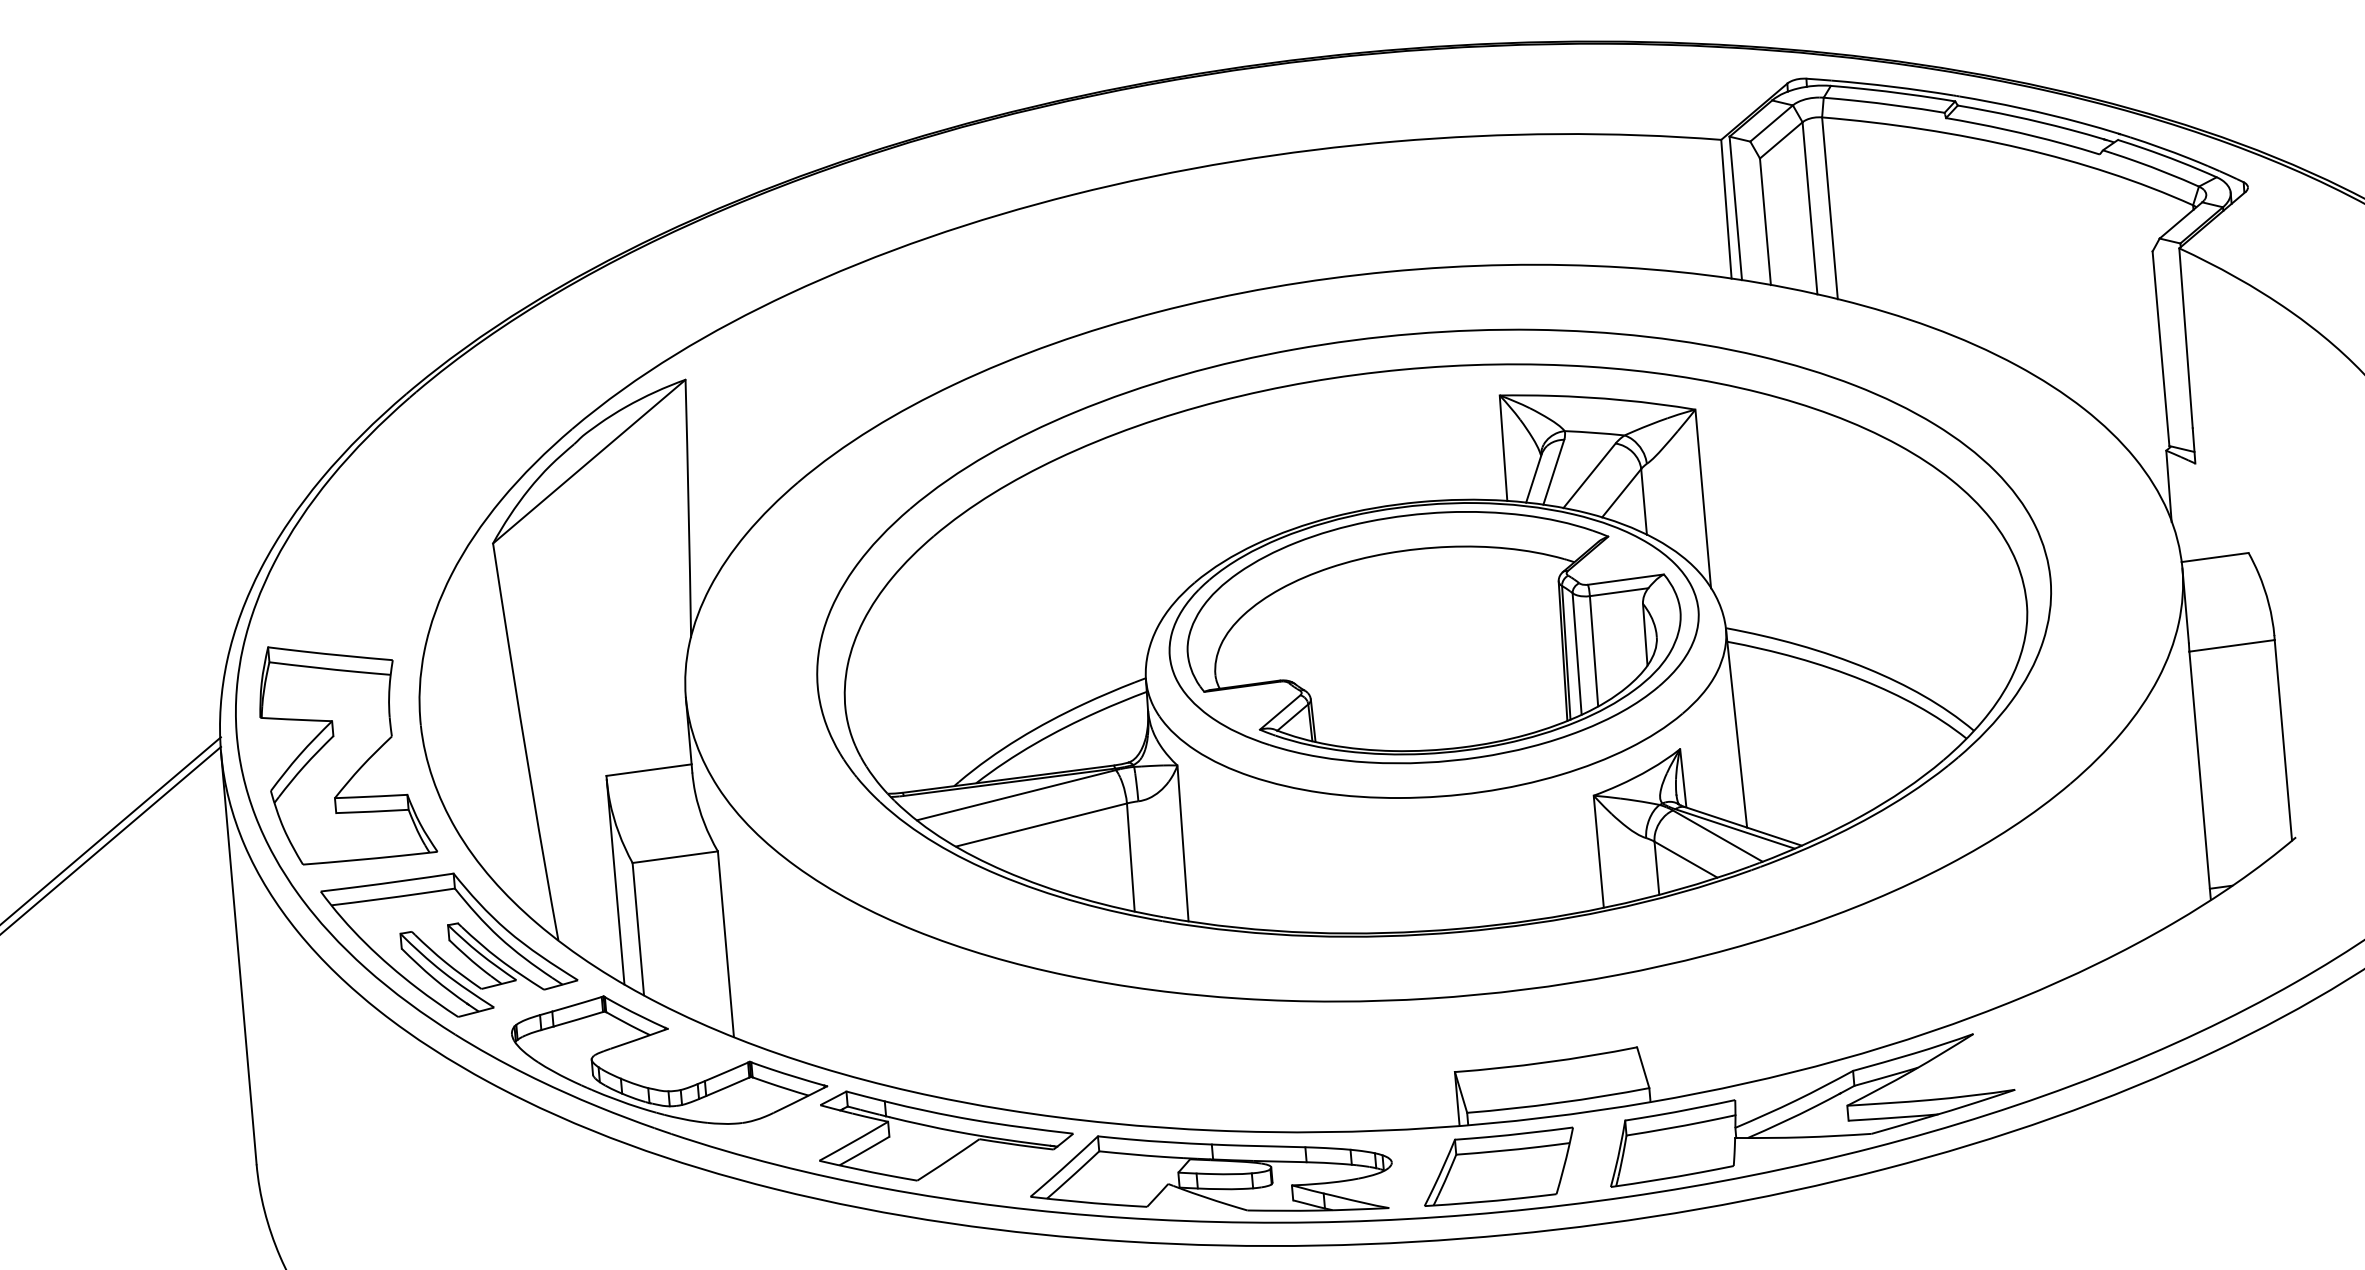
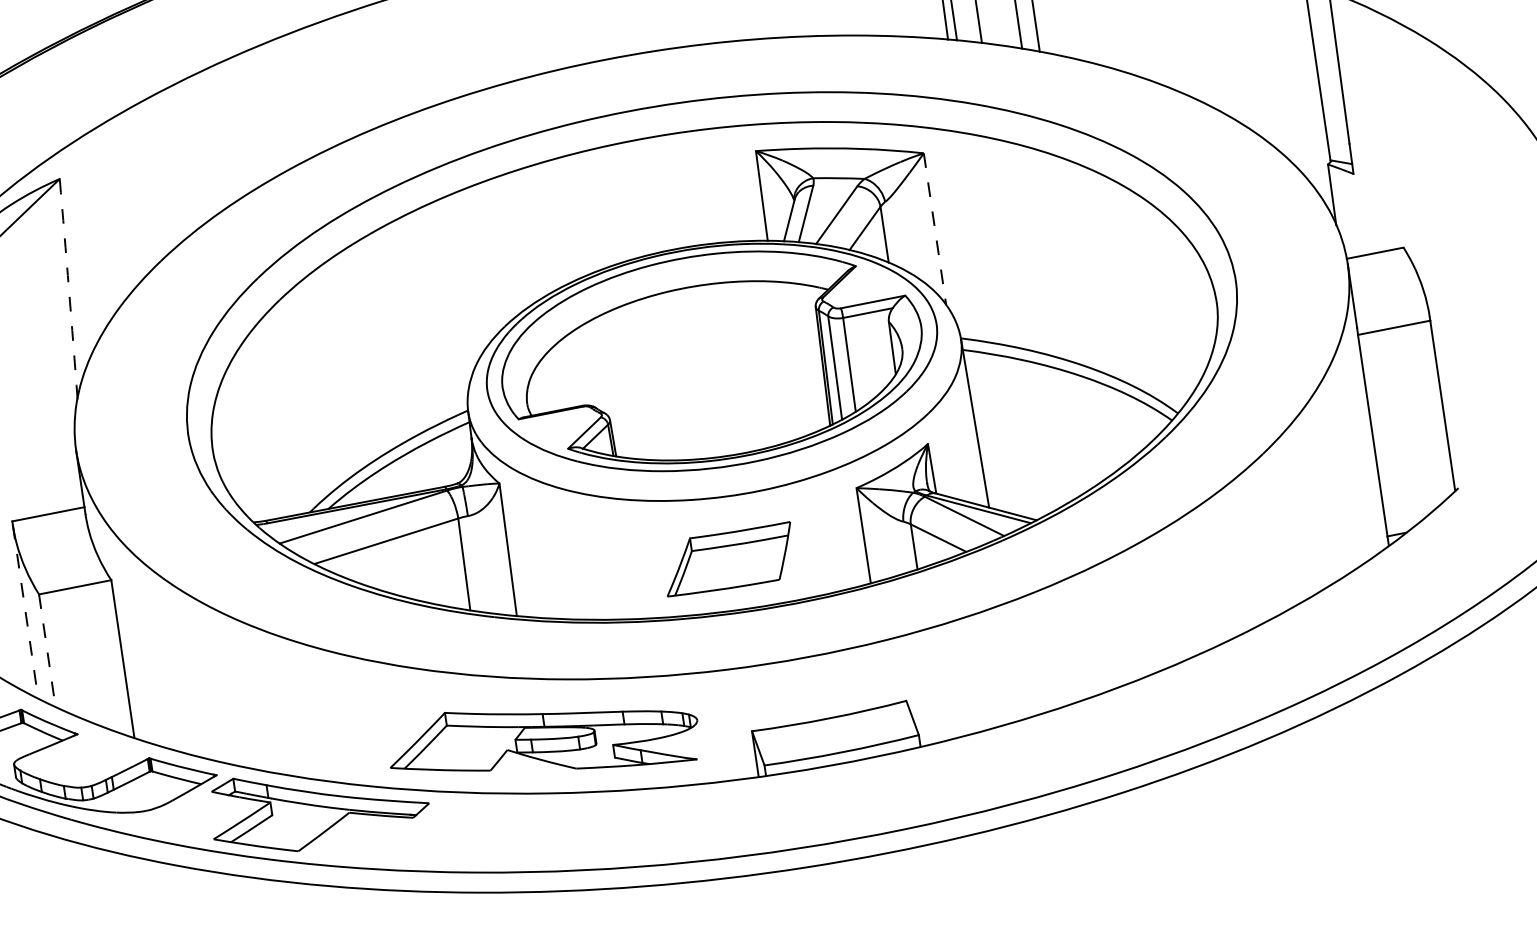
line: (1703, 499) -> (935, 229), solid -> dashed
arc: (688, 508) -> (68, 288), solid -> dashed
line: (615, 882) -> (25, 611), solid -> dashed
line: (638, 929) -> (47, 650), solid -> dashed
part: (1812, 1110) -> (1059, 745), removed
part: (1498, 1166) -> (728, 559), moved
part: (1211, 1173) -> (543, 738), moved

